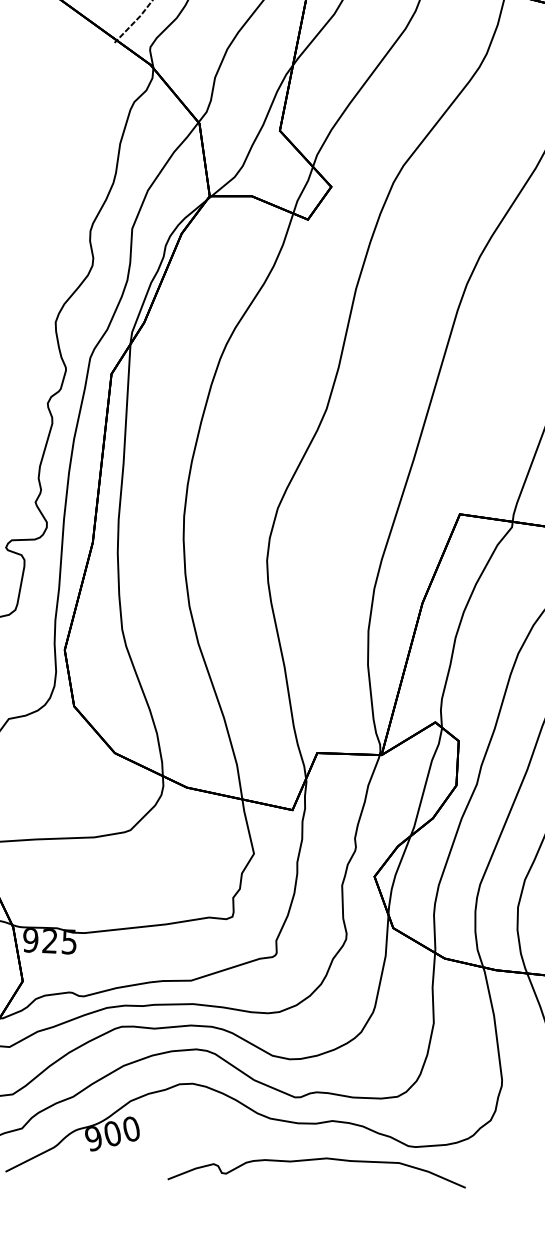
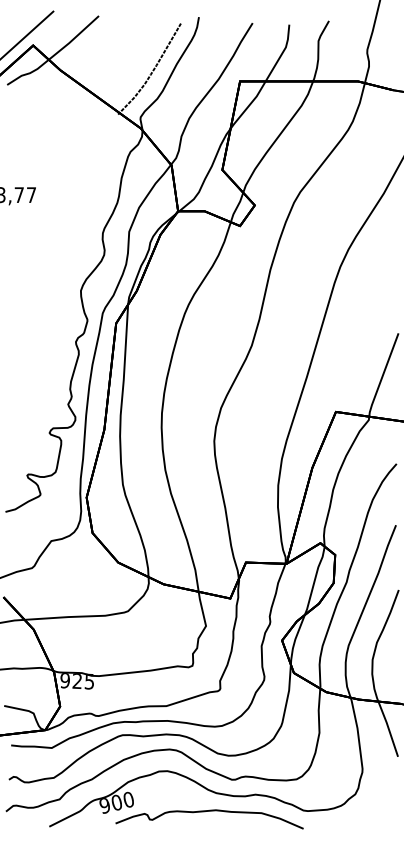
curve: (316, 1160) -> (209, 811), moved

